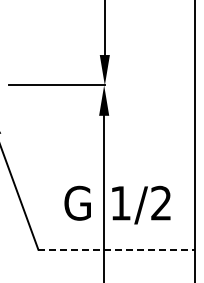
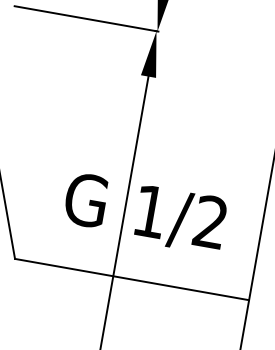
line: (117, 249) -> (133, 279), dashed -> solid

